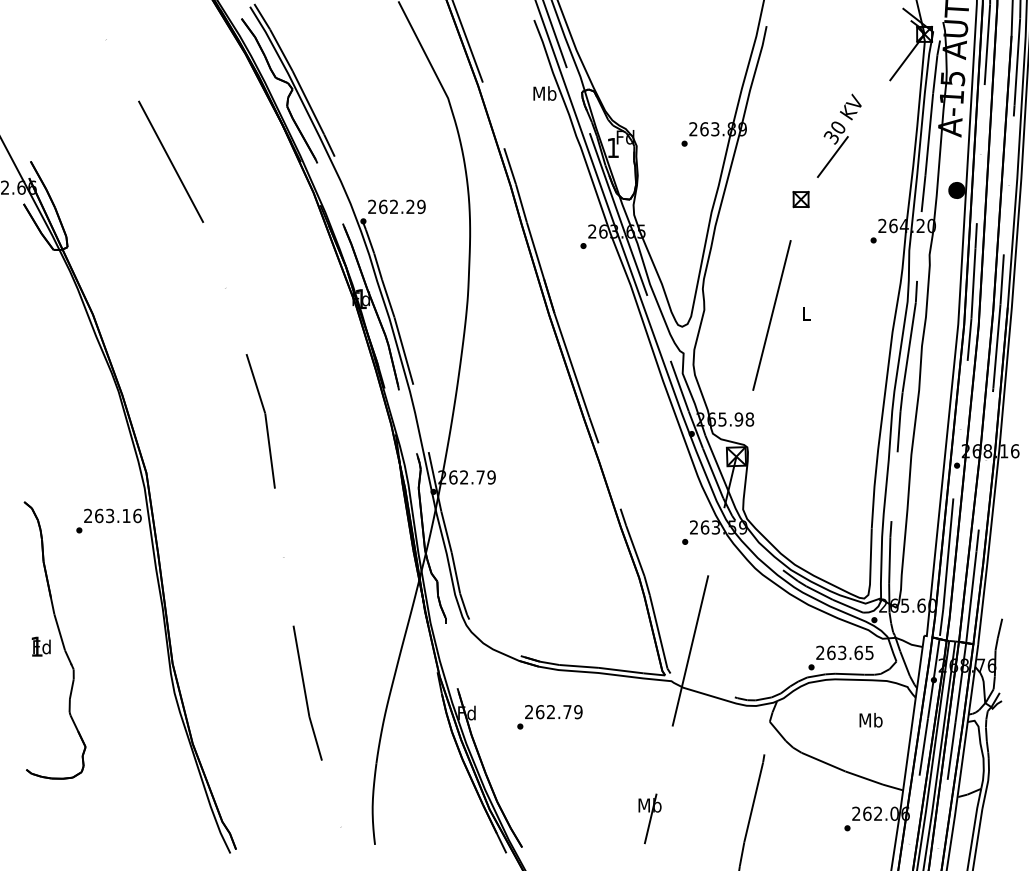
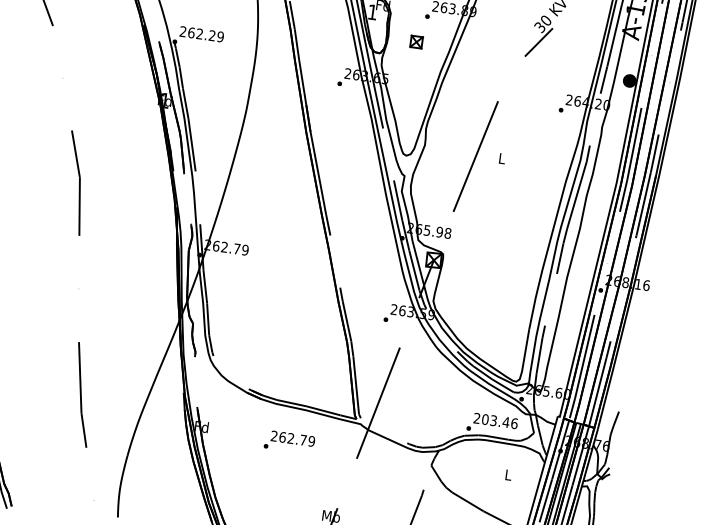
part: (800, 199) -> (416, 42), moved
text: (850, 652) -> (500, 421), 263.65 -> 203.46
text: (549, 717) -> (289, 442), moved
text: (870, 719) -> (508, 474), Mb -> L

